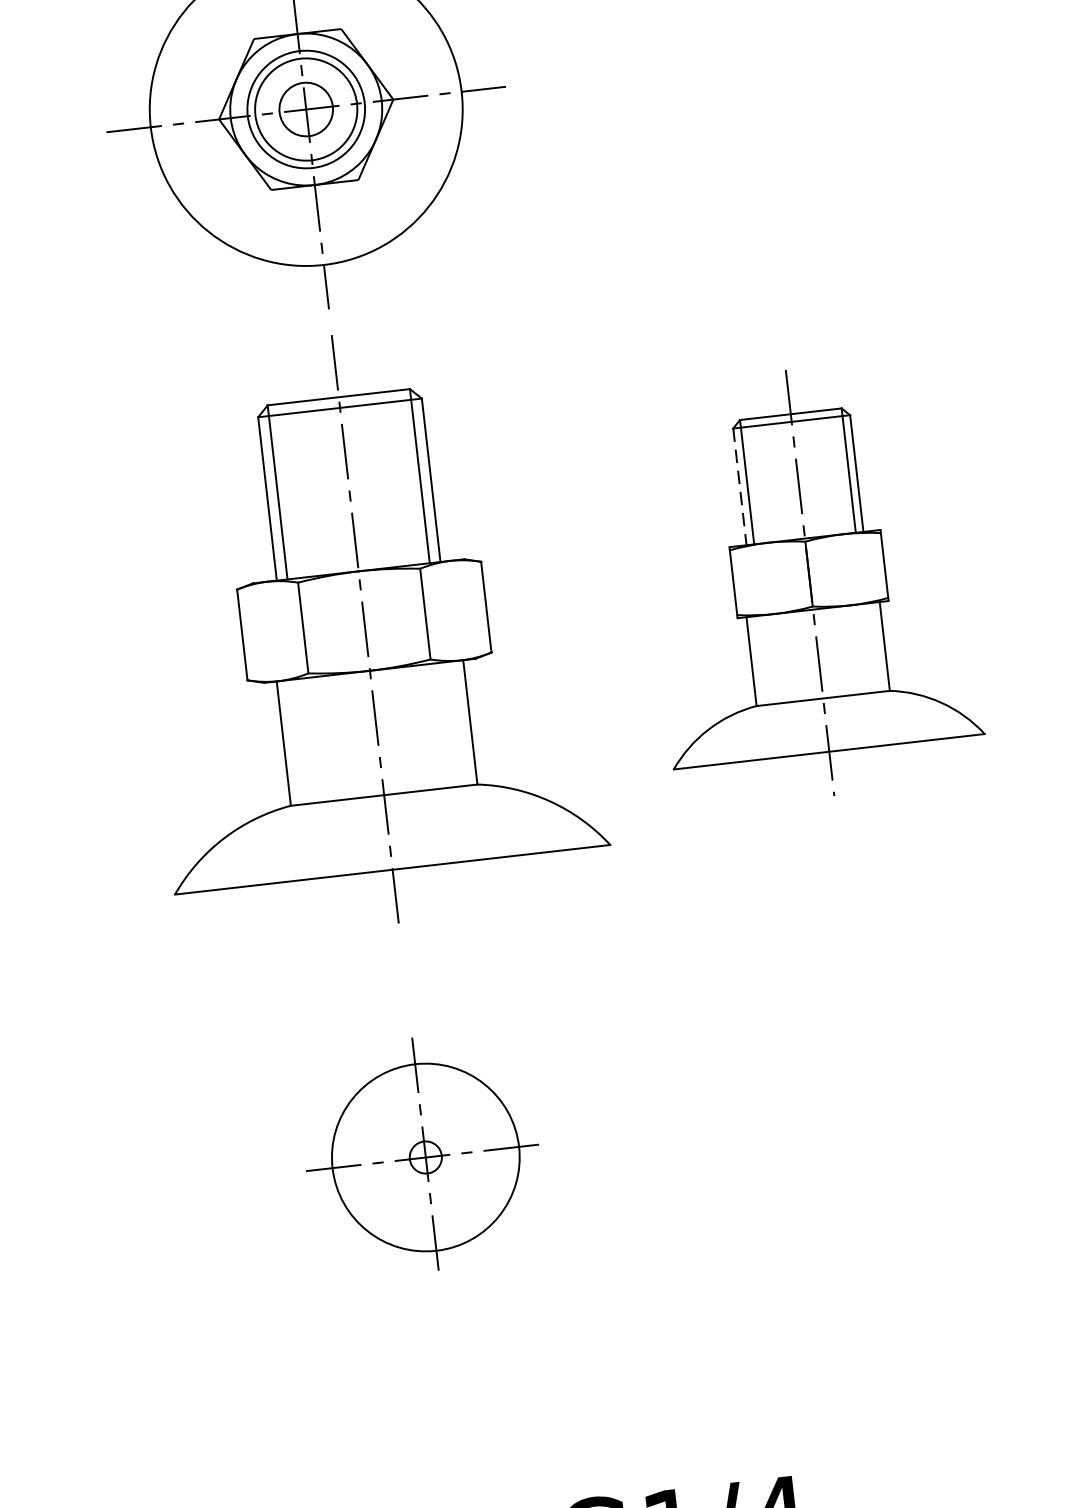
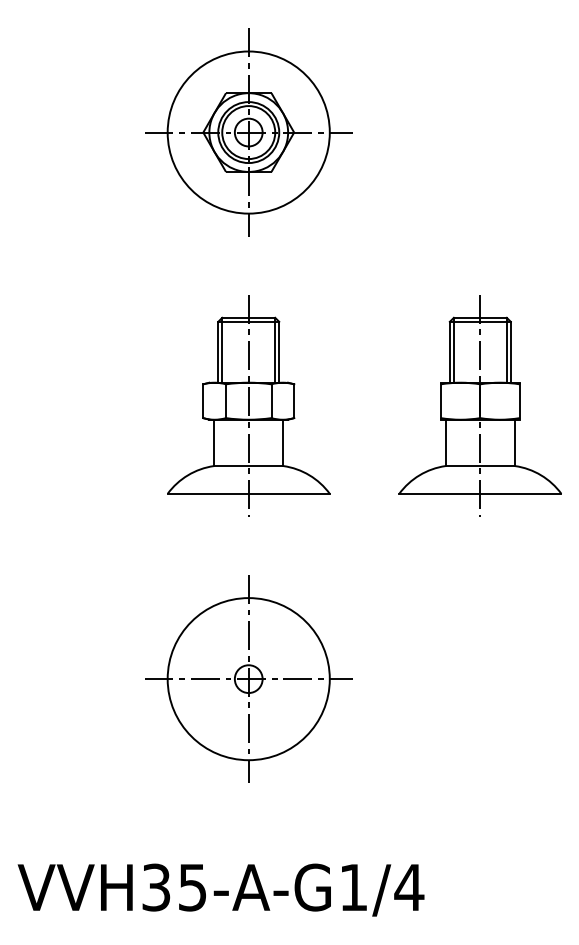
line: (739, 487) -> (449, 352), dashed -> solid
part: (365, 632) -> (248, 405), size x0.71
part: (425, 1156) -> (248, 678), size x1.67

